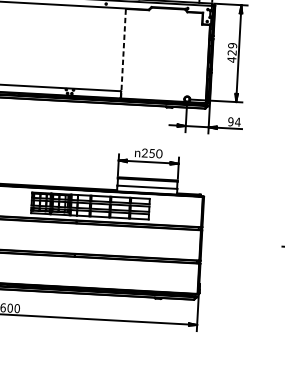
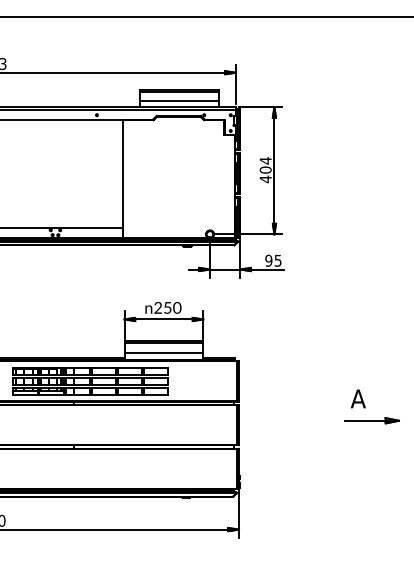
text: (232, 49) -> (265, 165), 429 -> 404
line: (123, 54) -> (123, 179), dashed -> solid
text: (237, 121) -> (277, 260), 94 -> 95

